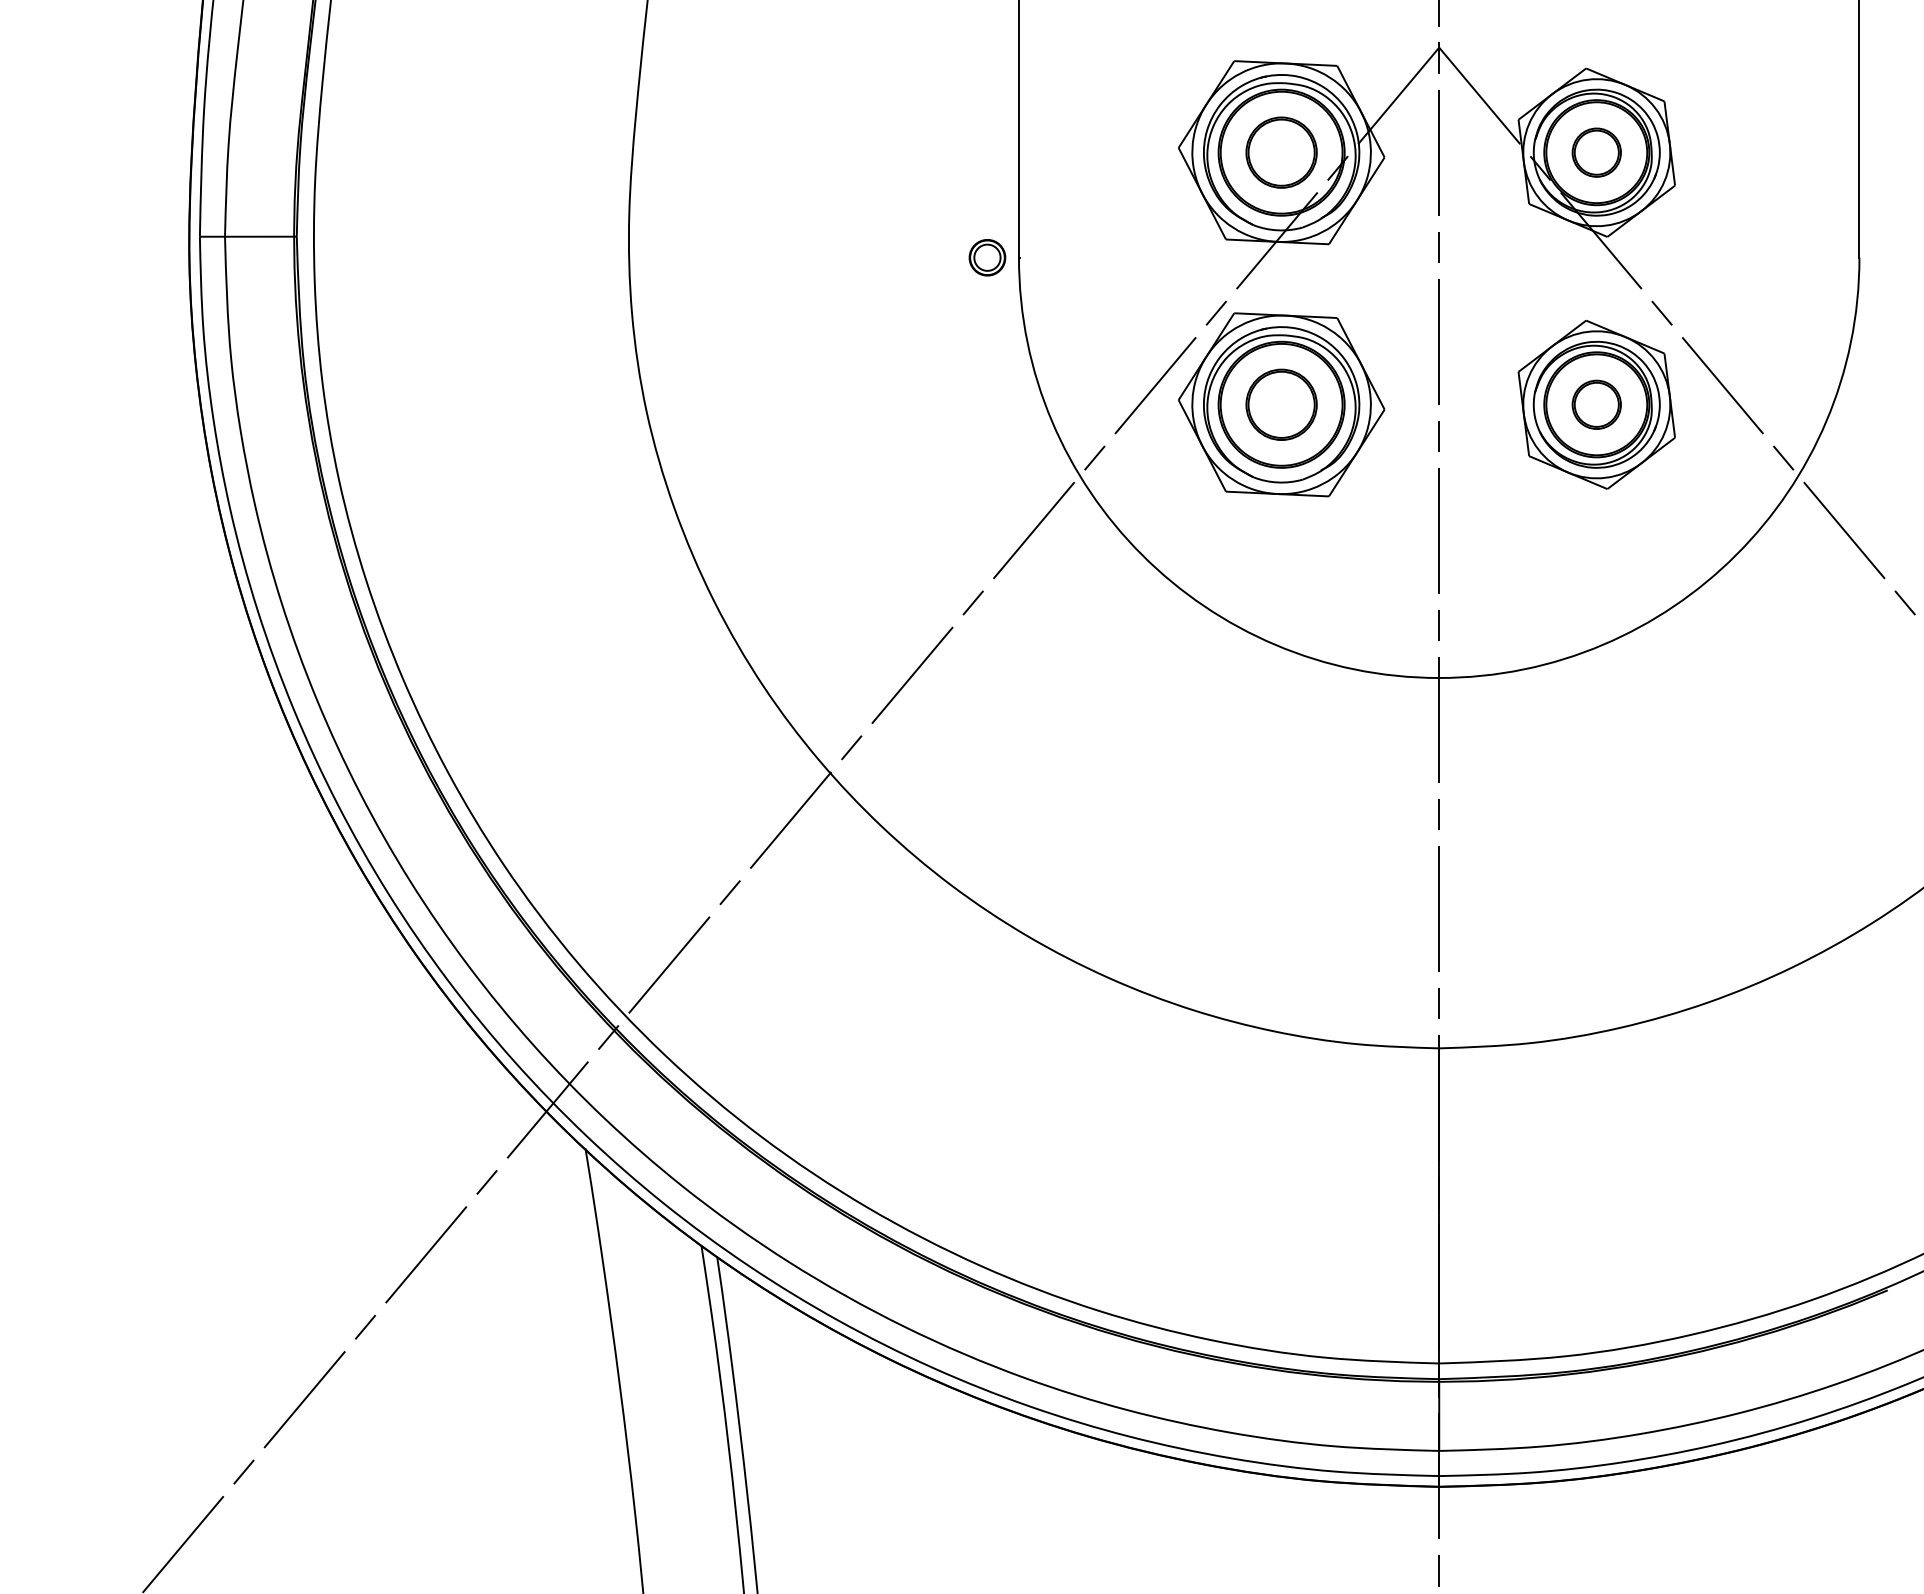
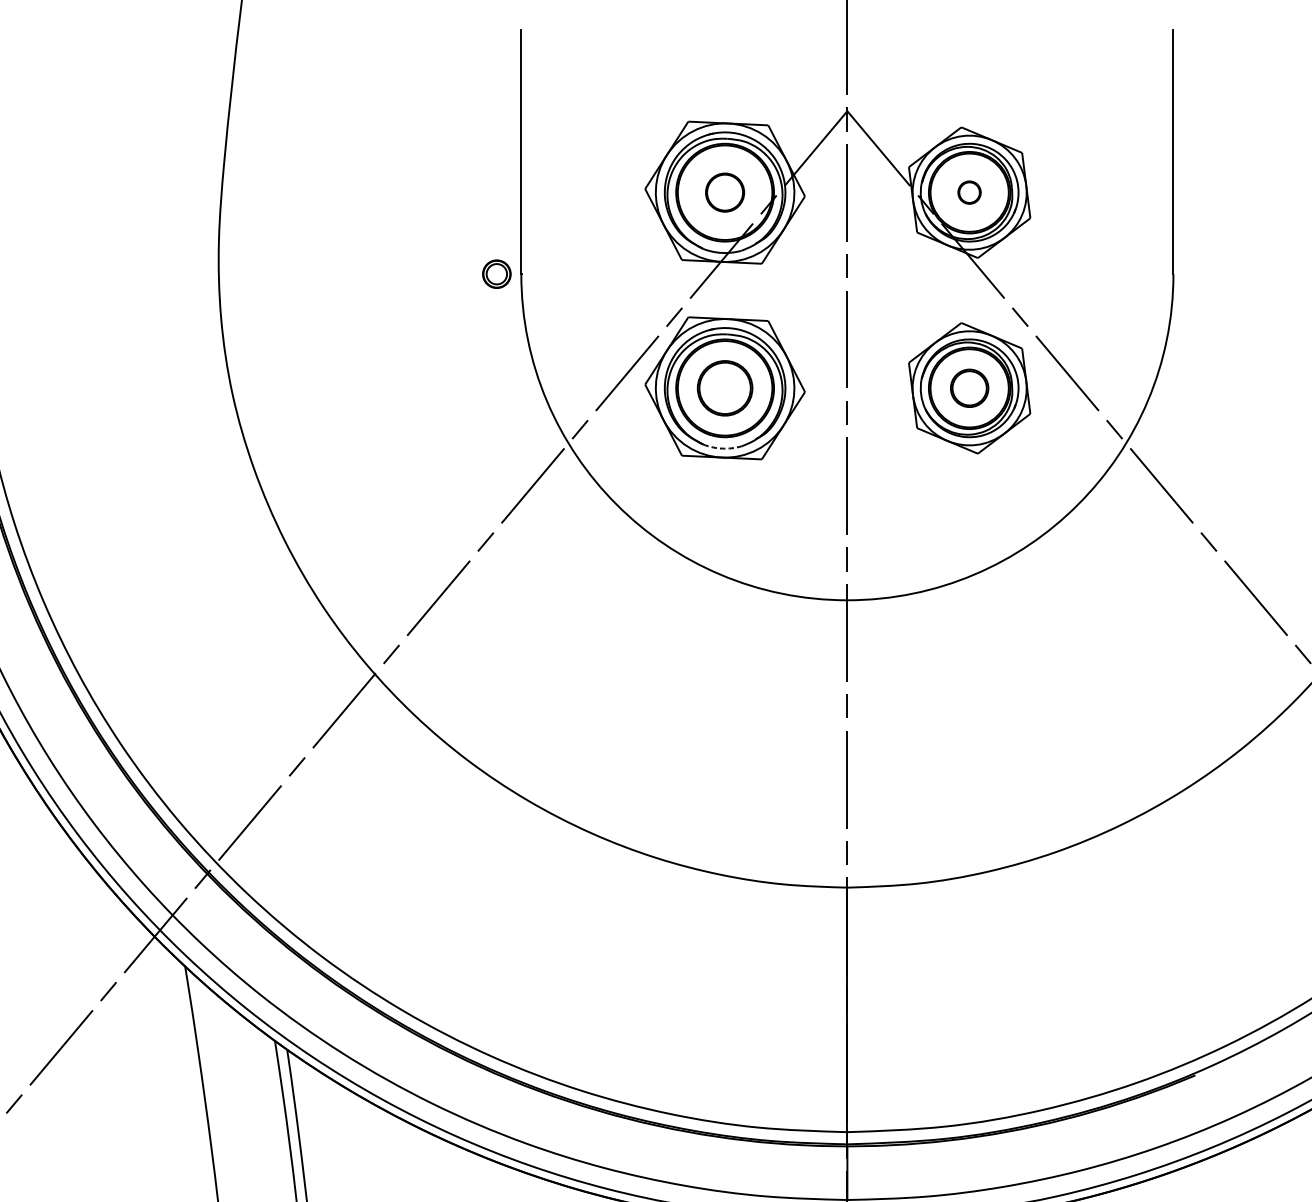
part: (1281, 152) -> (725, 192), size x0.7
part: (1596, 152) -> (969, 192), size x0.6
arc: (1278, 482) -> (722, 448), solid -> dashed

